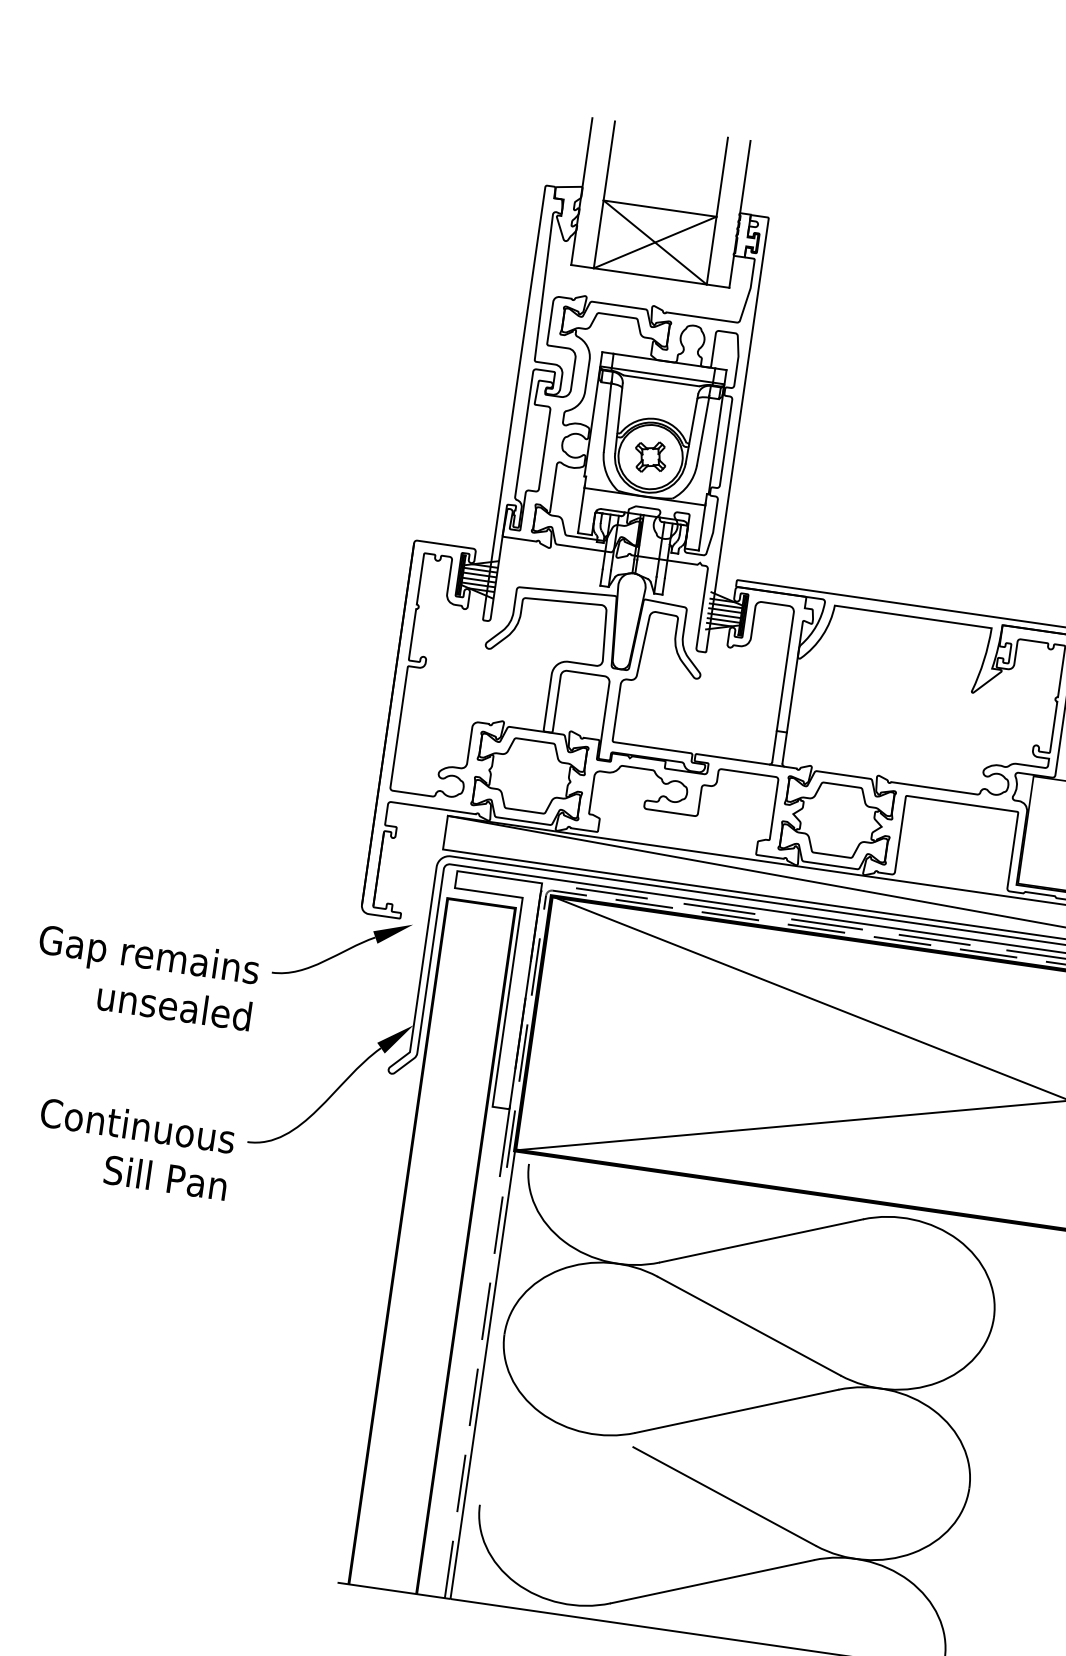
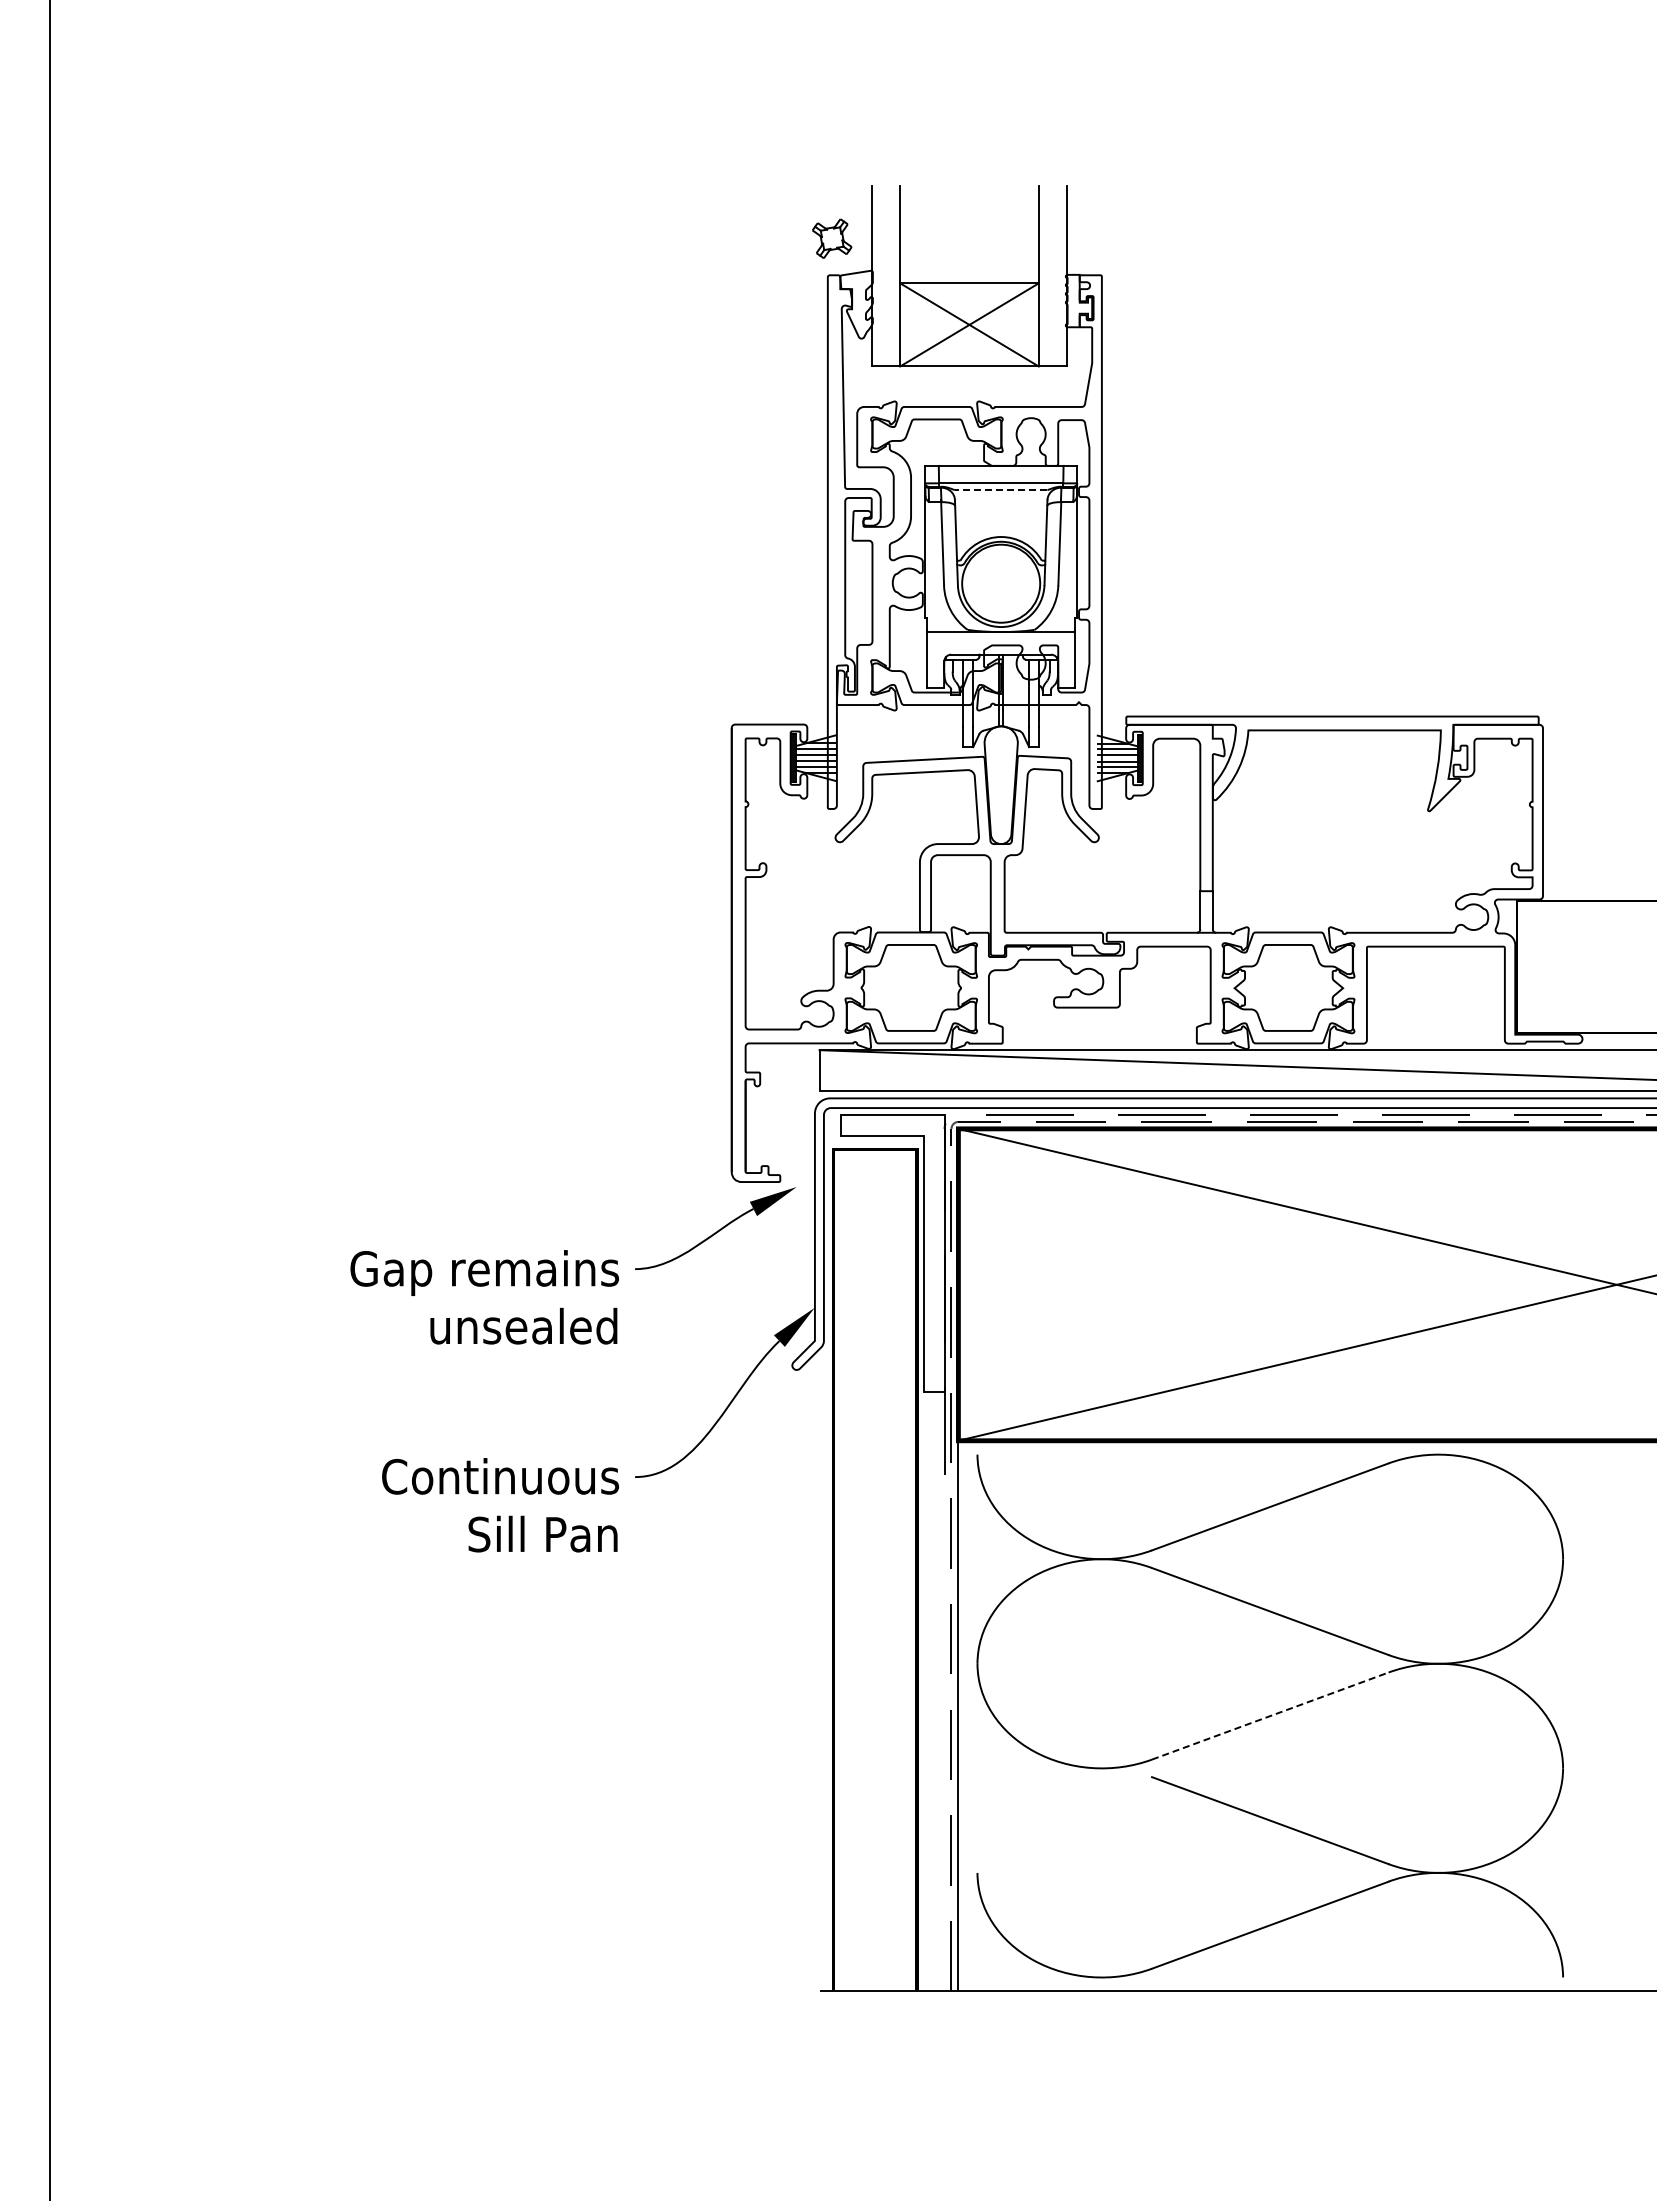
line: (661, 381) -> (1000, 490), solid -> dashed
part: (650, 456) -> (832, 238), moved
line: (737, 1410) -> (1270, 1715), solid -> dashed

